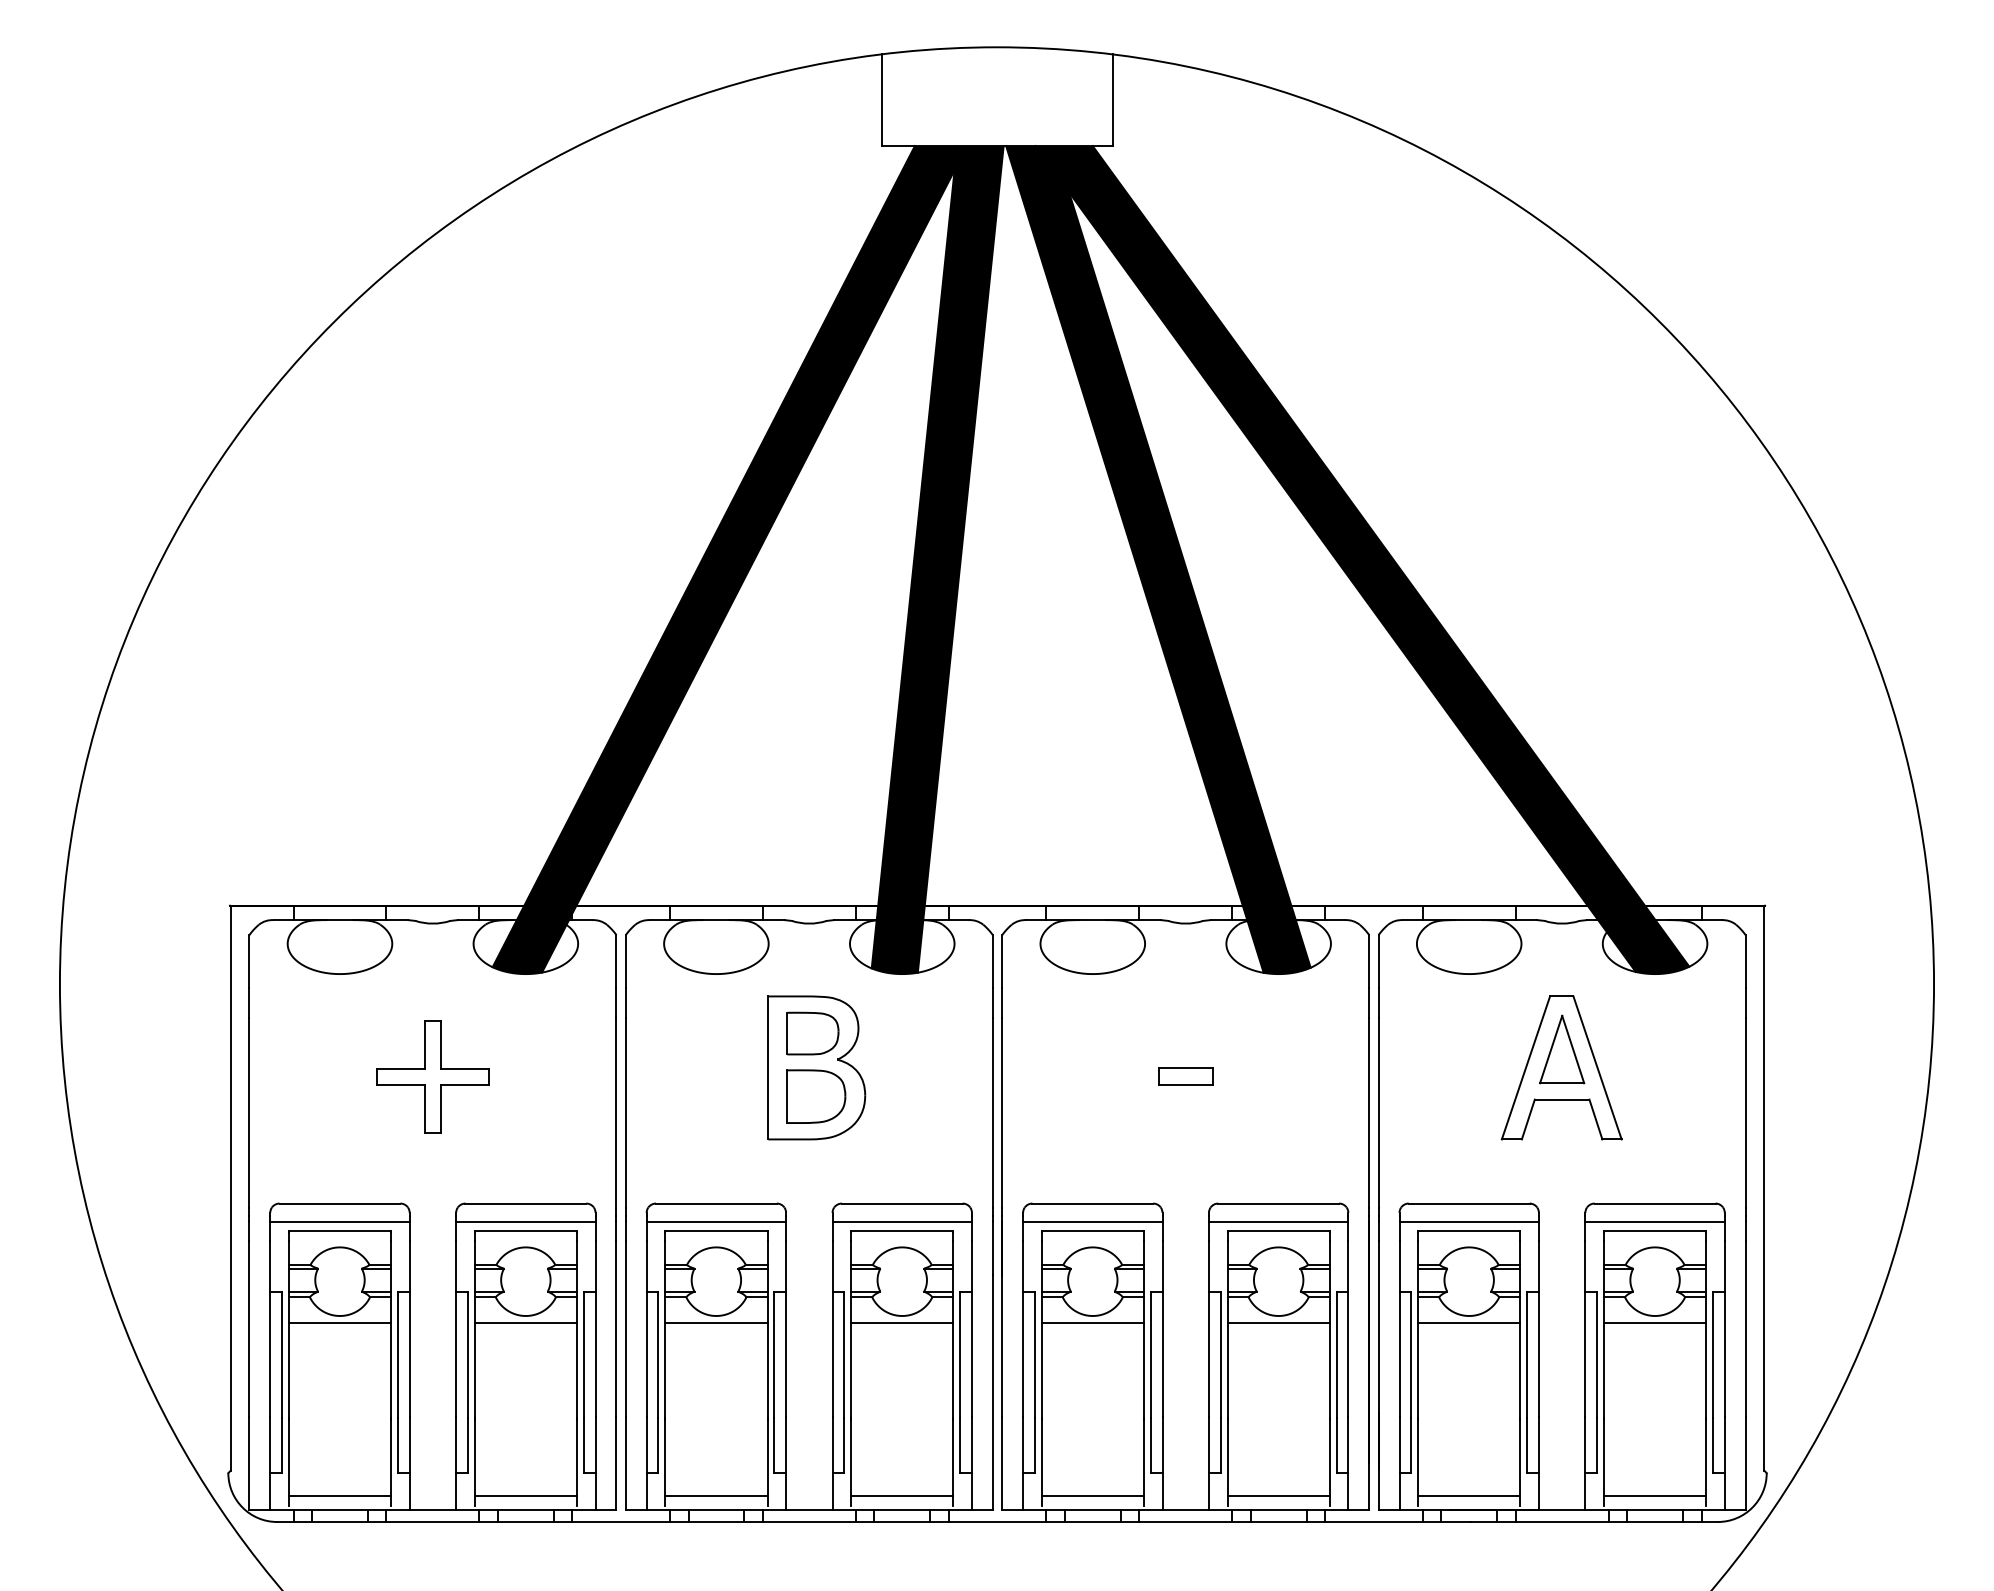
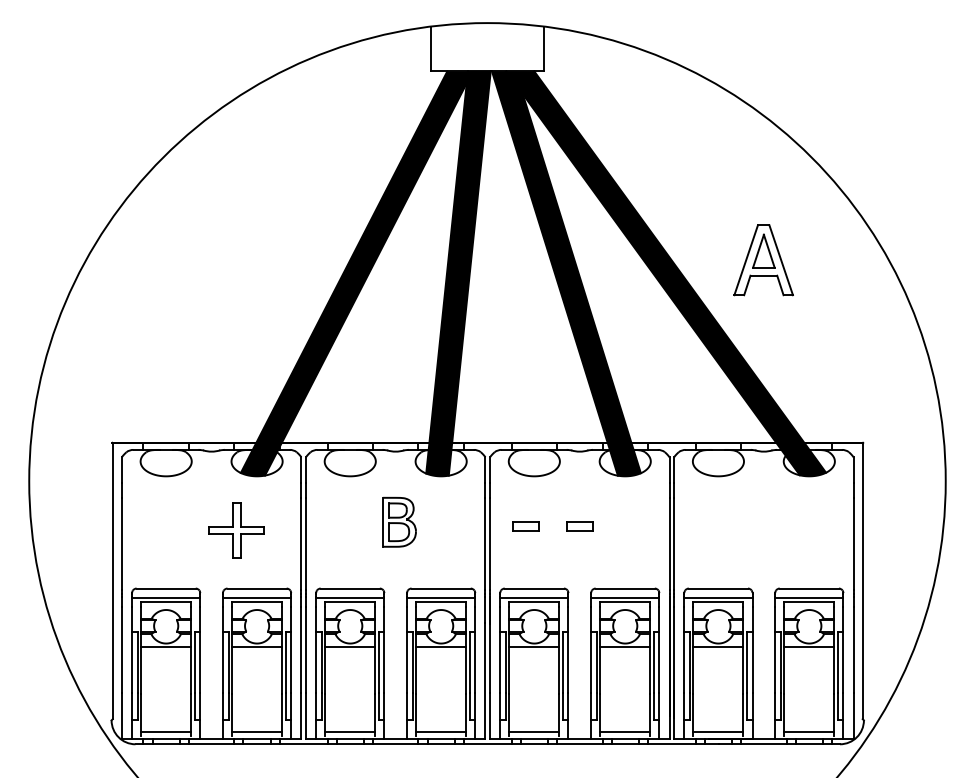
part: (817, 1068) -> (399, 522), size x0.7
part: (1561, 1068) -> (763, 260), moved
part: (432, 1076) -> (236, 530), moved
part: (1074, 1076) -> (525, 526), added

